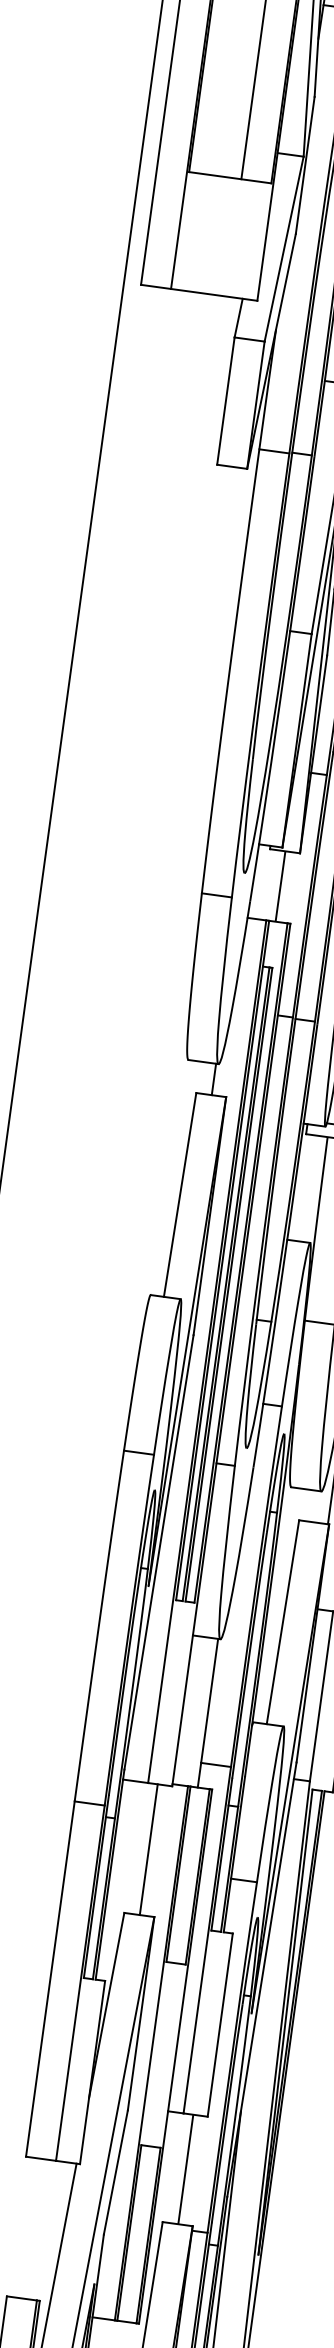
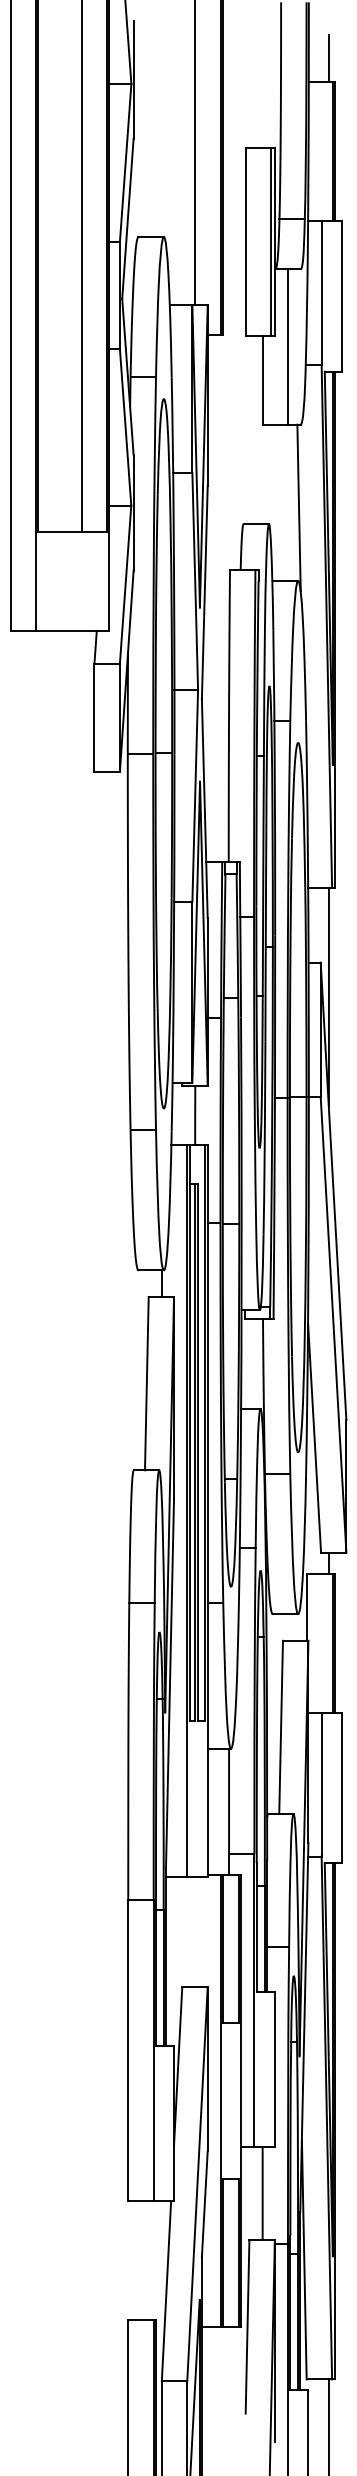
line: (148, 1849) -> (195, 1931), removed

